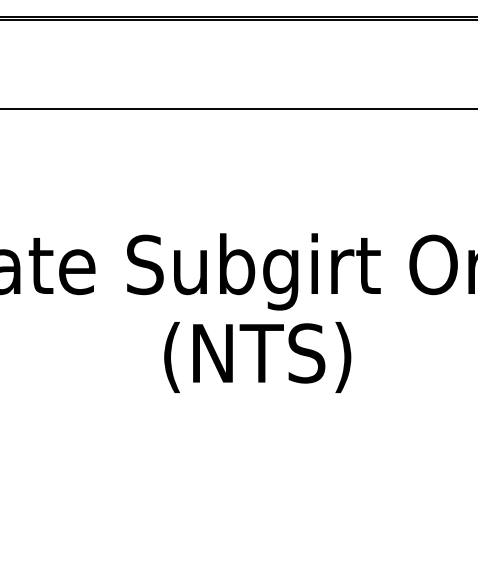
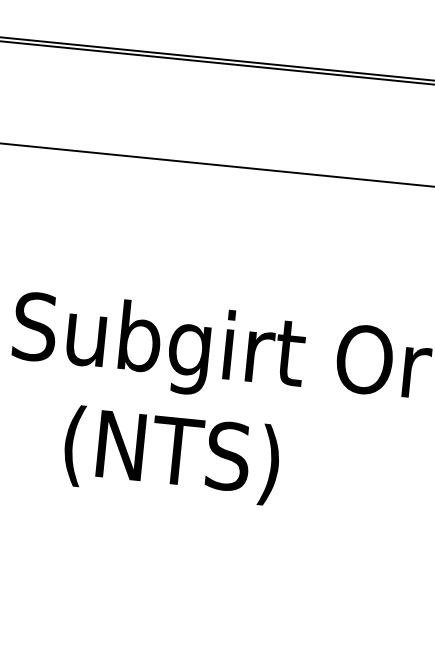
text: (257, 357) -> (171, 455), moved

